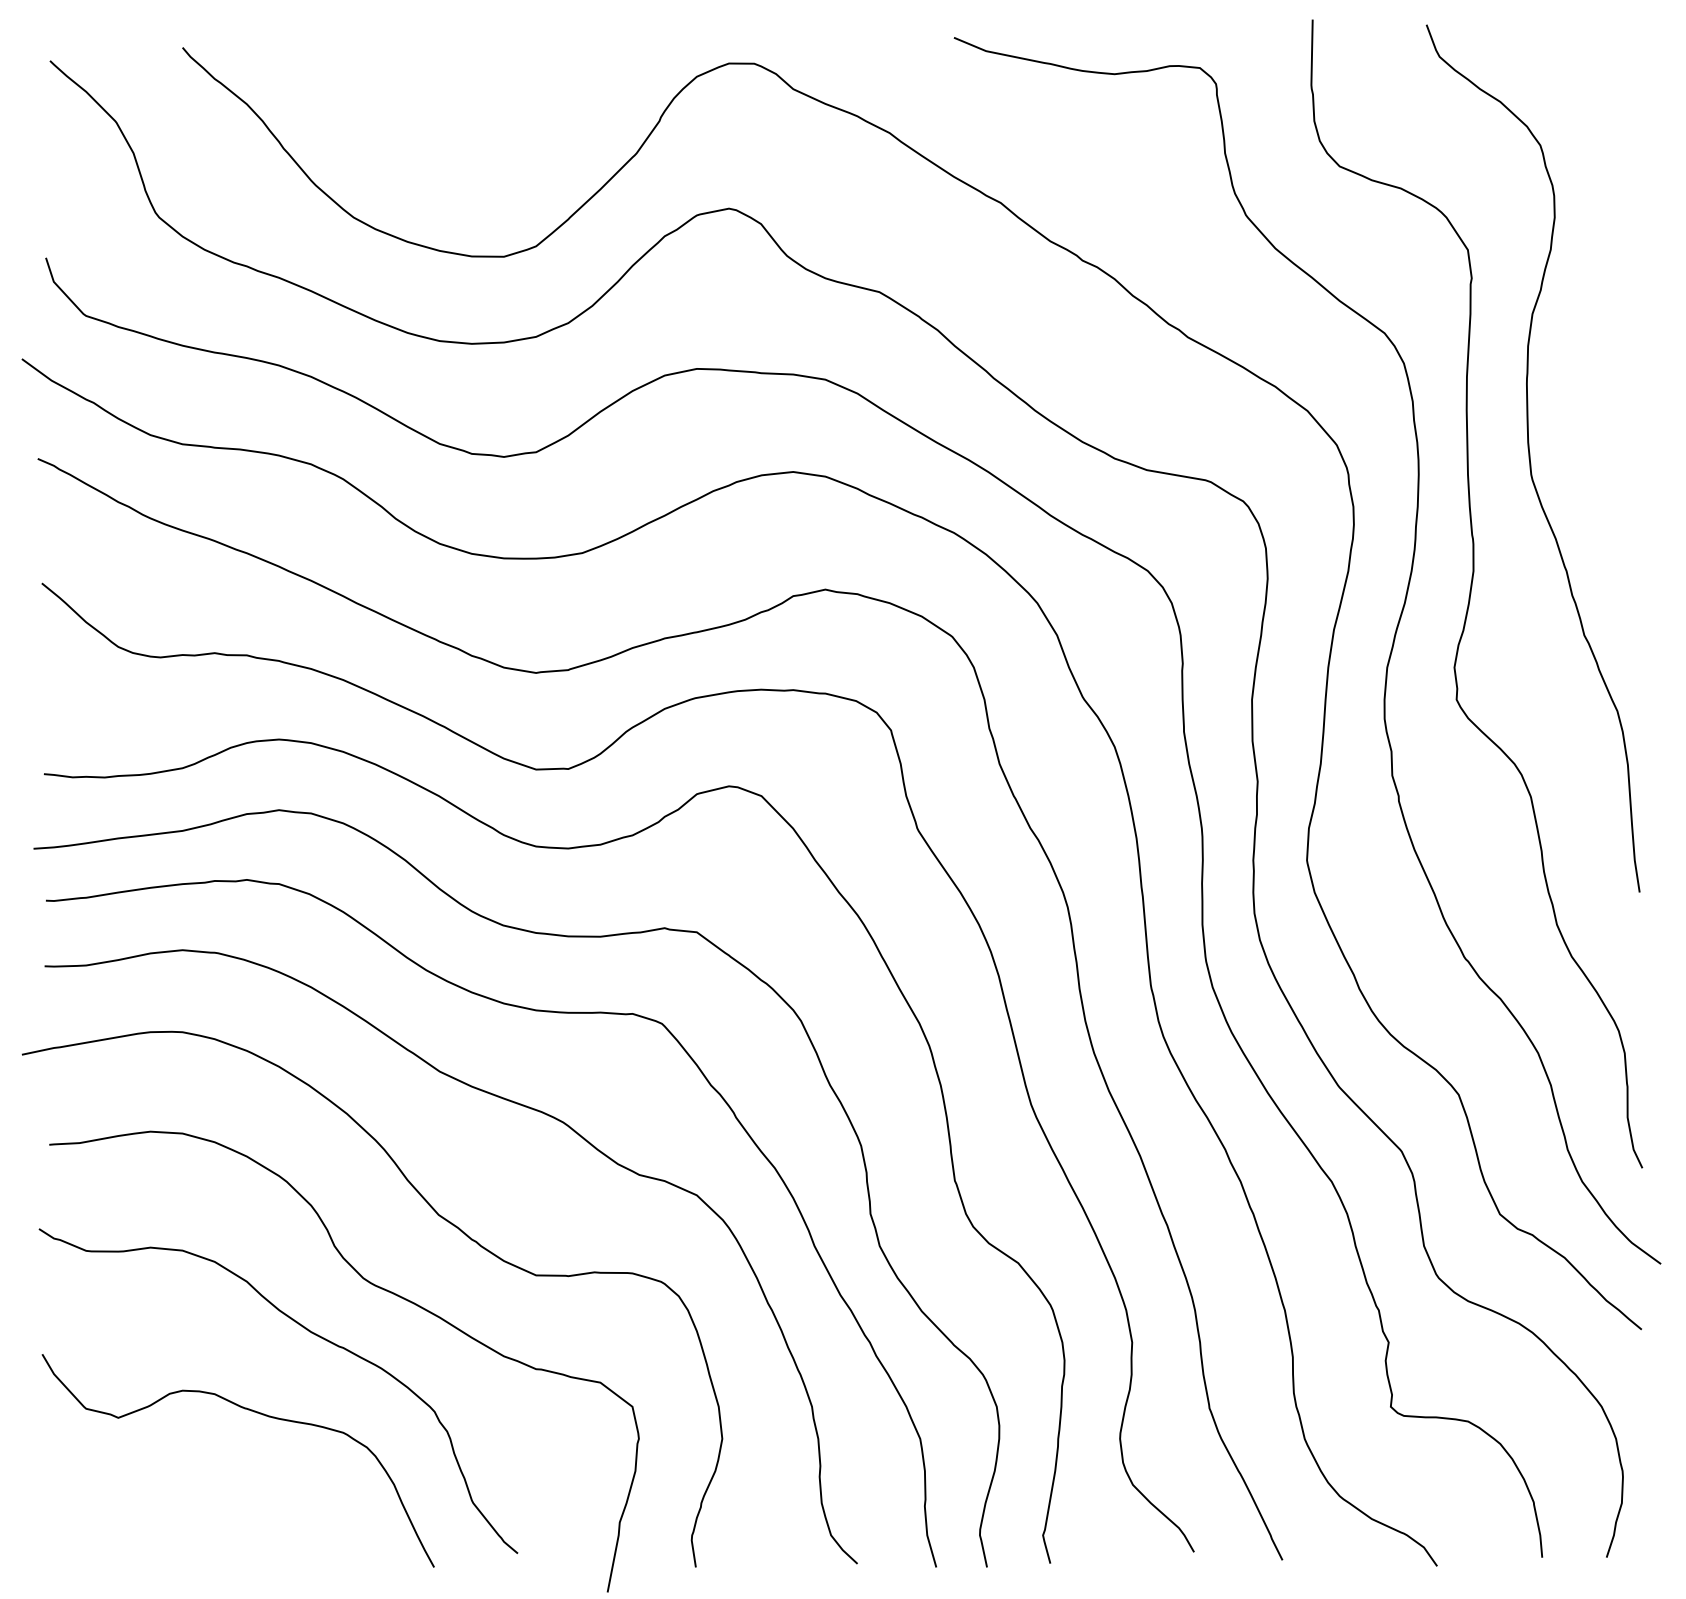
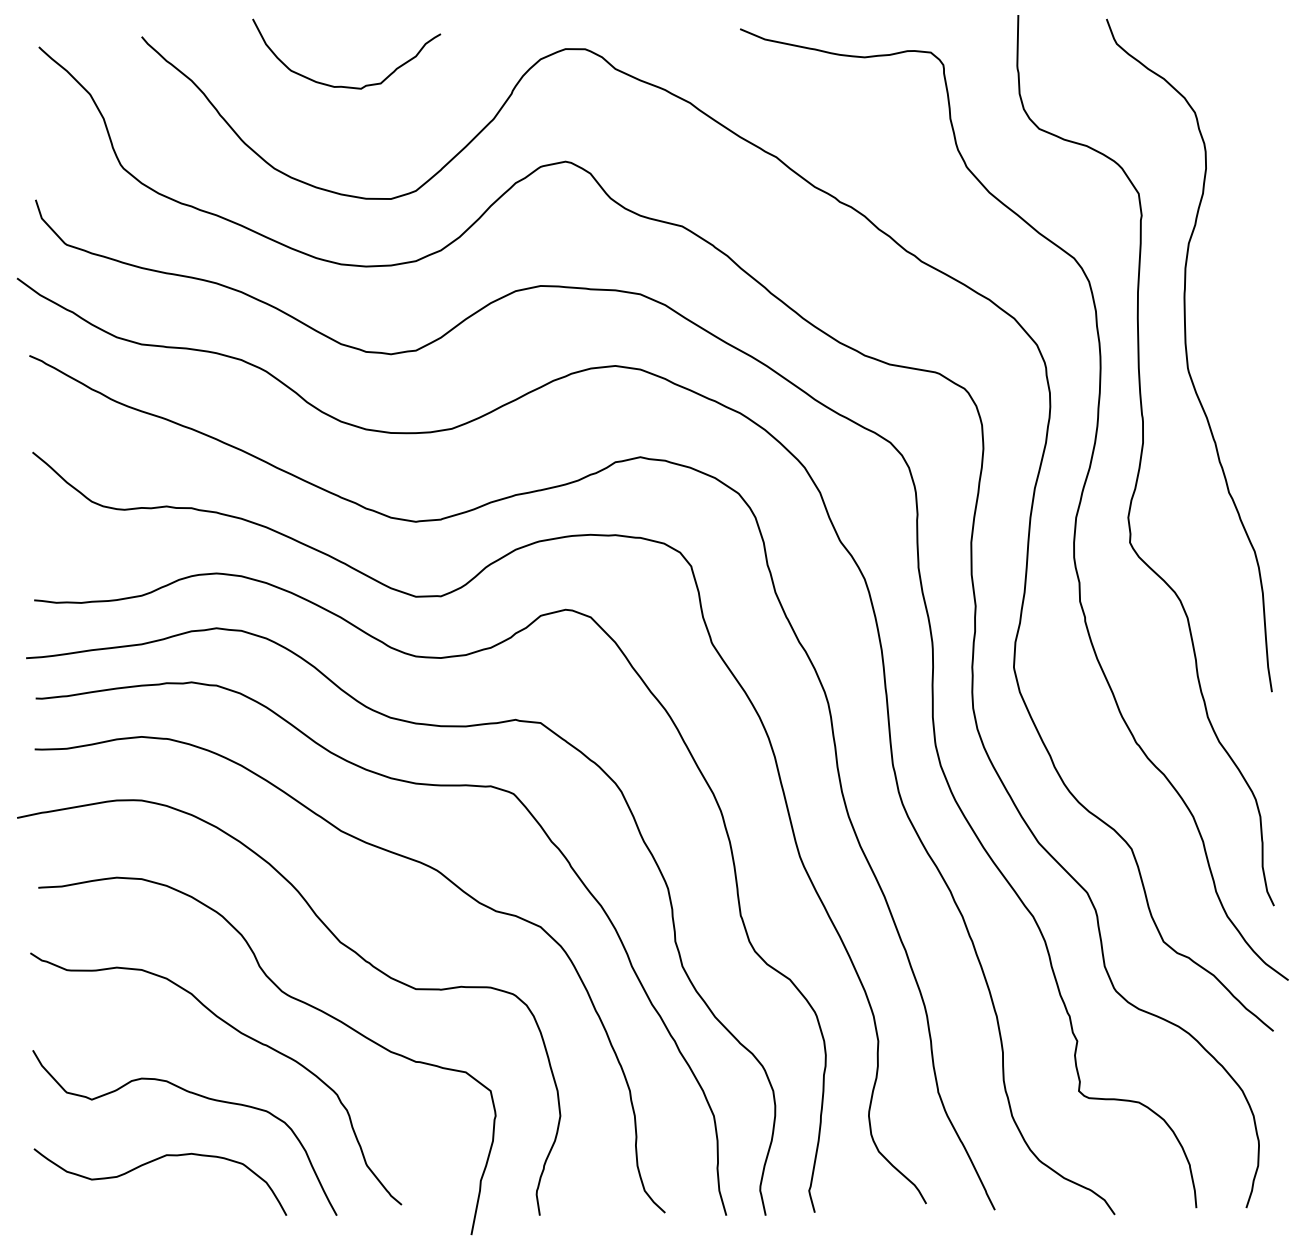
curve: (446, 111) -> (346, 86), added
curve: (198, 1497) -> (154, 1161), added

